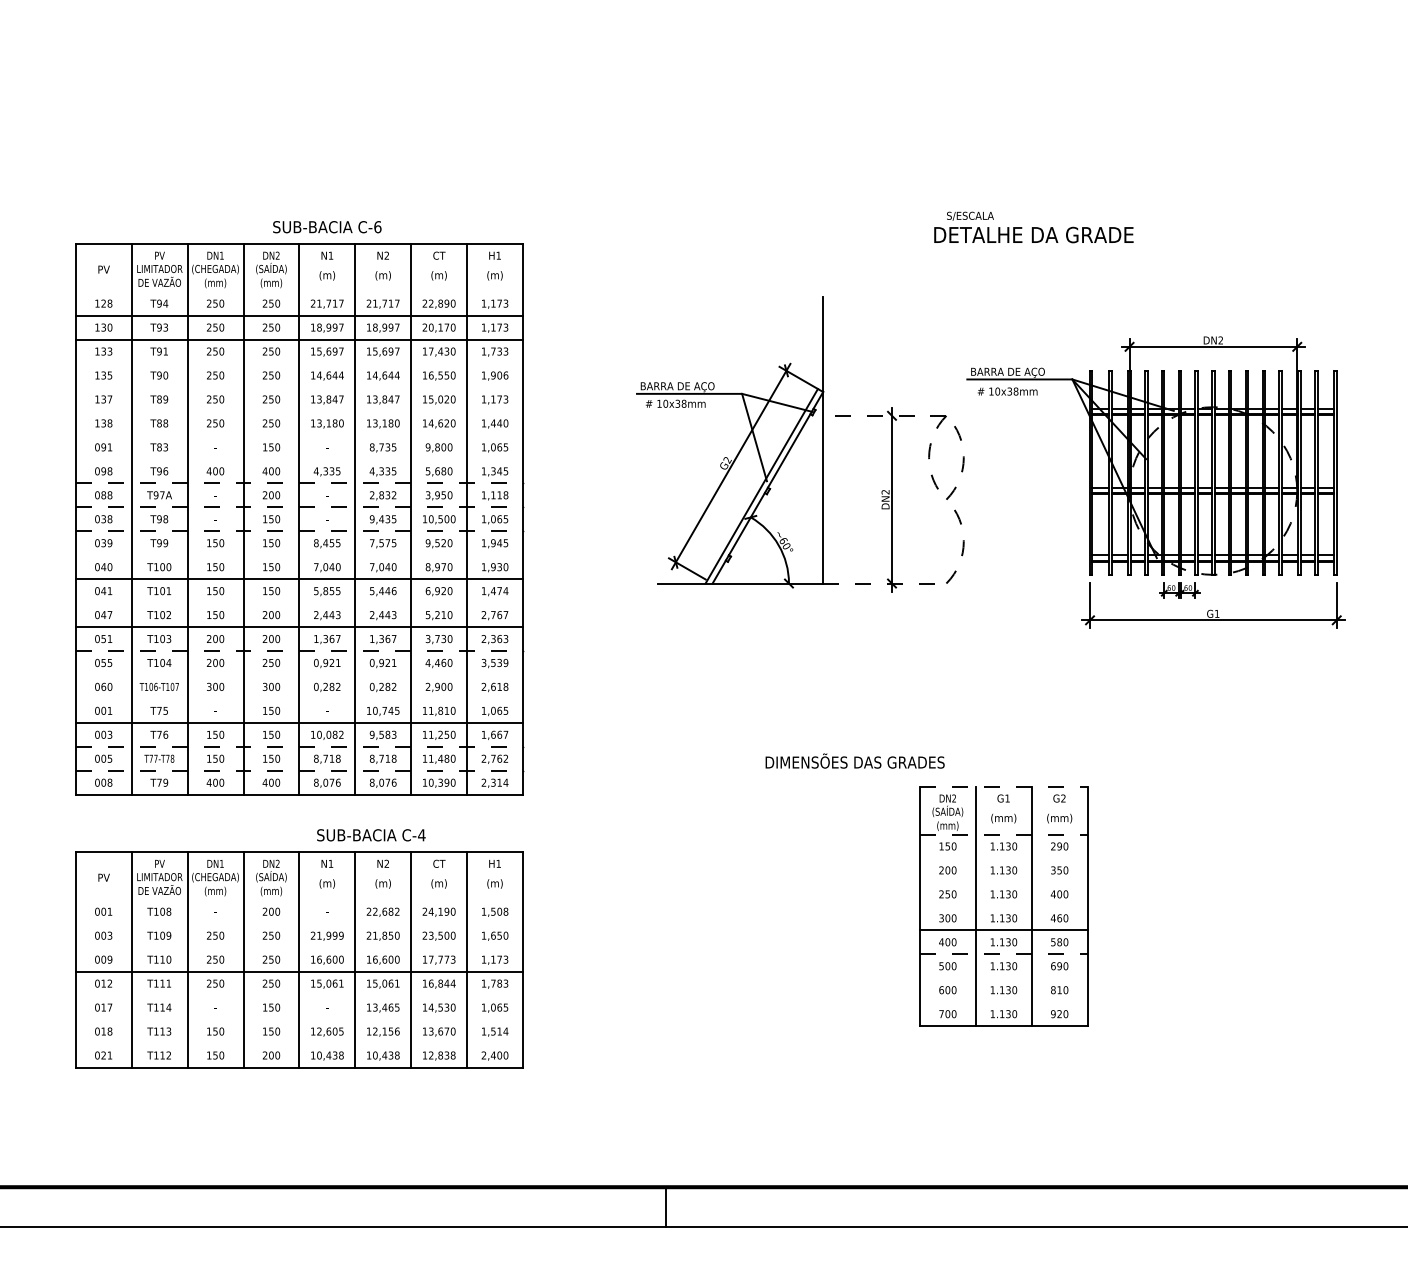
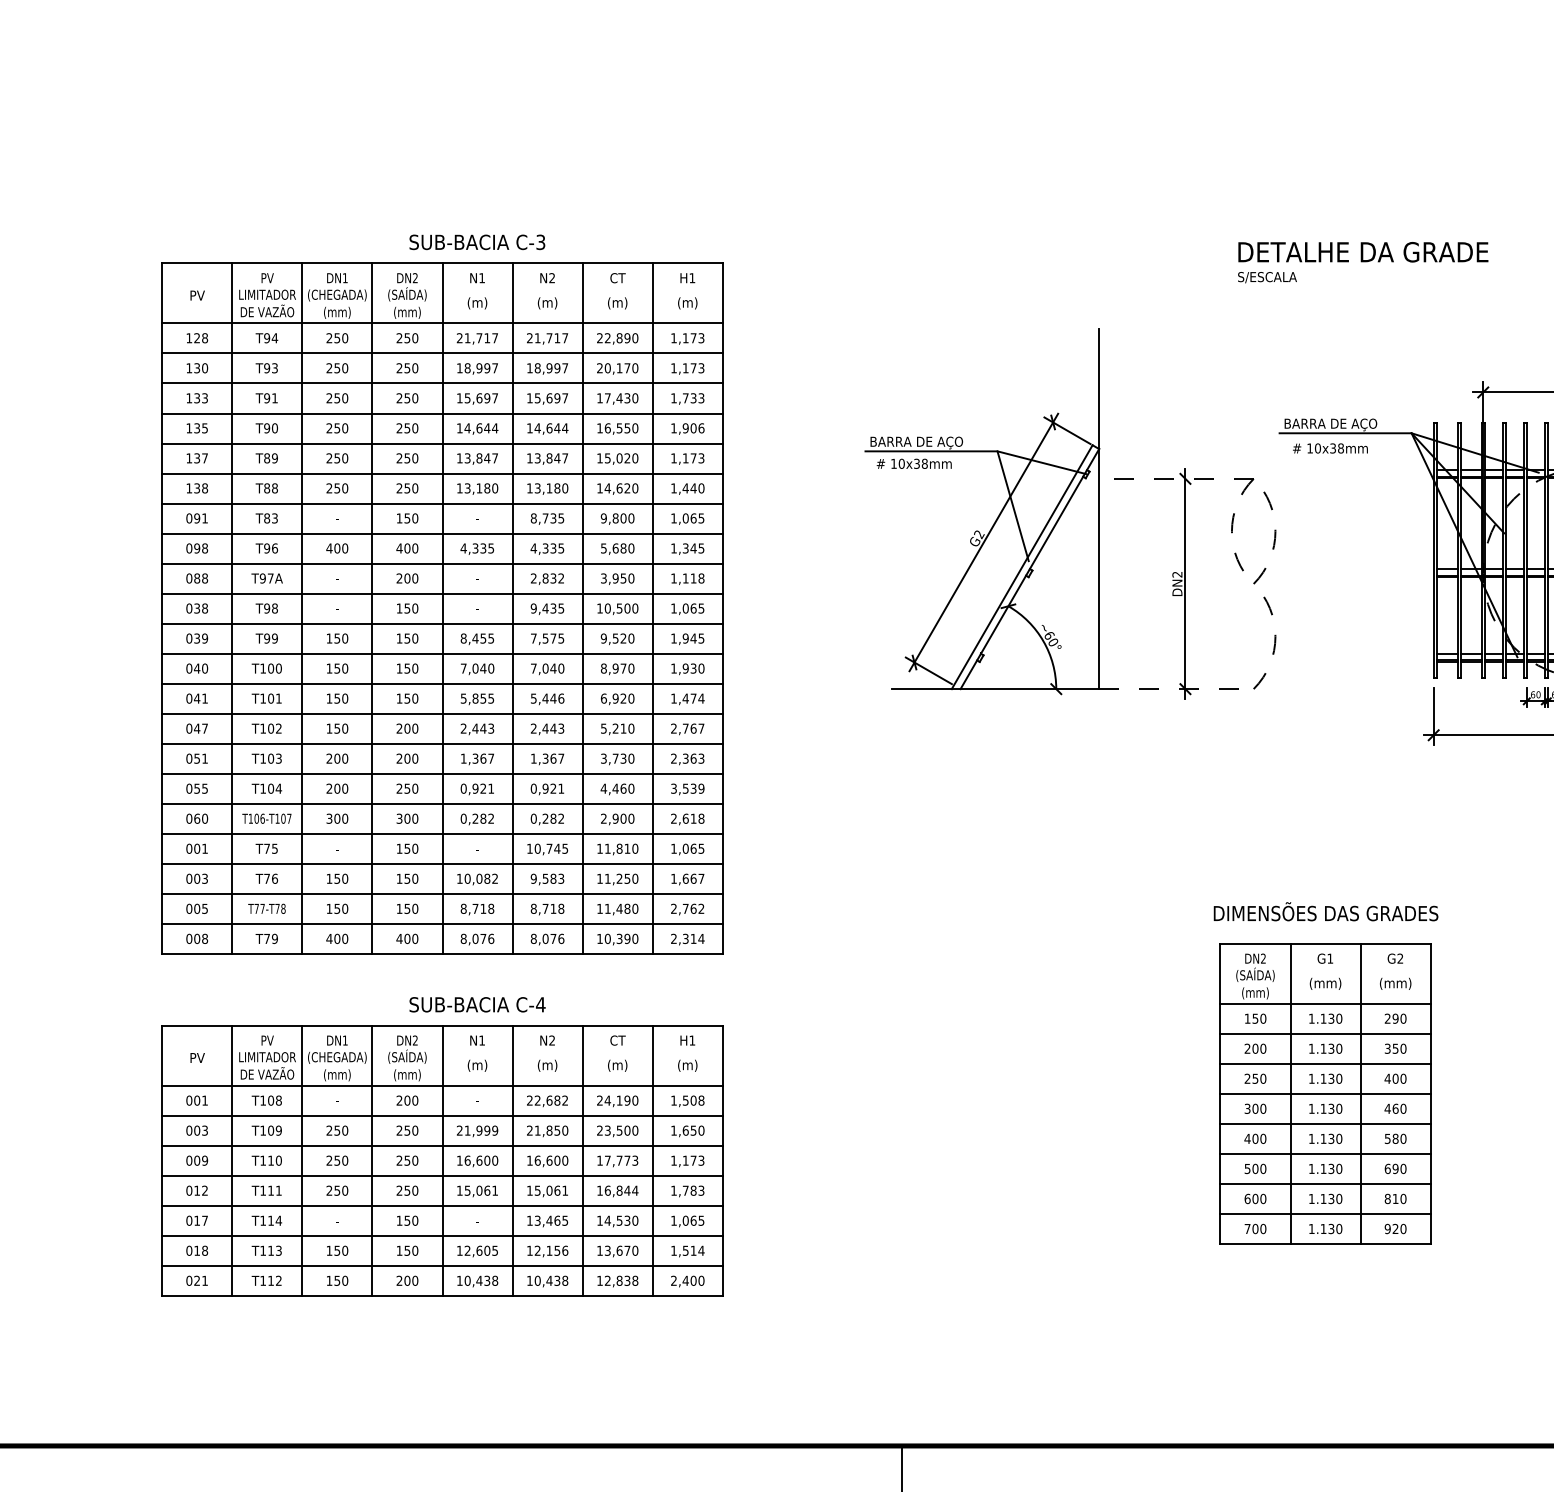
text: (970, 215) -> (1267, 276), moved
text: (377, 227) -> (540, 242), C-6 -> C-3
line: (298, 291) -> (441, 323), added
line: (298, 363) -> (441, 413), added
line: (298, 387) -> (441, 443), added
line: (298, 411) -> (441, 473), added
line: (298, 435) -> (441, 503), added
line: (298, 459) -> (441, 533), added
line: (299, 483) -> (442, 563), dashed -> solid
line: (299, 507) -> (442, 593), dashed -> solid
line: (299, 531) -> (442, 623), dashed -> solid
line: (298, 555) -> (441, 653), added
line: (298, 603) -> (441, 714), added
line: (299, 651) -> (442, 774), dashed -> solid
line: (298, 675) -> (441, 804), added
line: (298, 699) -> (441, 834), added
line: (299, 746) -> (442, 893), dashed -> solid
text: (854, 760) -> (1325, 910), moved
line: (299, 770) -> (442, 923), dashed -> solid
line: (1003, 786) -> (1325, 943), dashed -> solid
line: (1003, 834) -> (1325, 1003), dashed -> solid
text: (371, 835) -> (477, 1005), moved
line: (1003, 858) -> (1325, 1033), added
line: (1003, 882) -> (1325, 1063), added
line: (298, 899) -> (441, 1085), added
line: (1003, 906) -> (1325, 1094), added
line: (298, 923) -> (441, 1115), added
line: (298, 947) -> (441, 1145), added
line: (1003, 954) -> (1325, 1154), dashed -> solid
line: (1003, 978) -> (1325, 1184), added
line: (298, 995) -> (441, 1205), added
line: (1003, 1002) -> (1325, 1214), added
line: (298, 1019) -> (441, 1235), added
line: (298, 1043) -> (441, 1265), added

